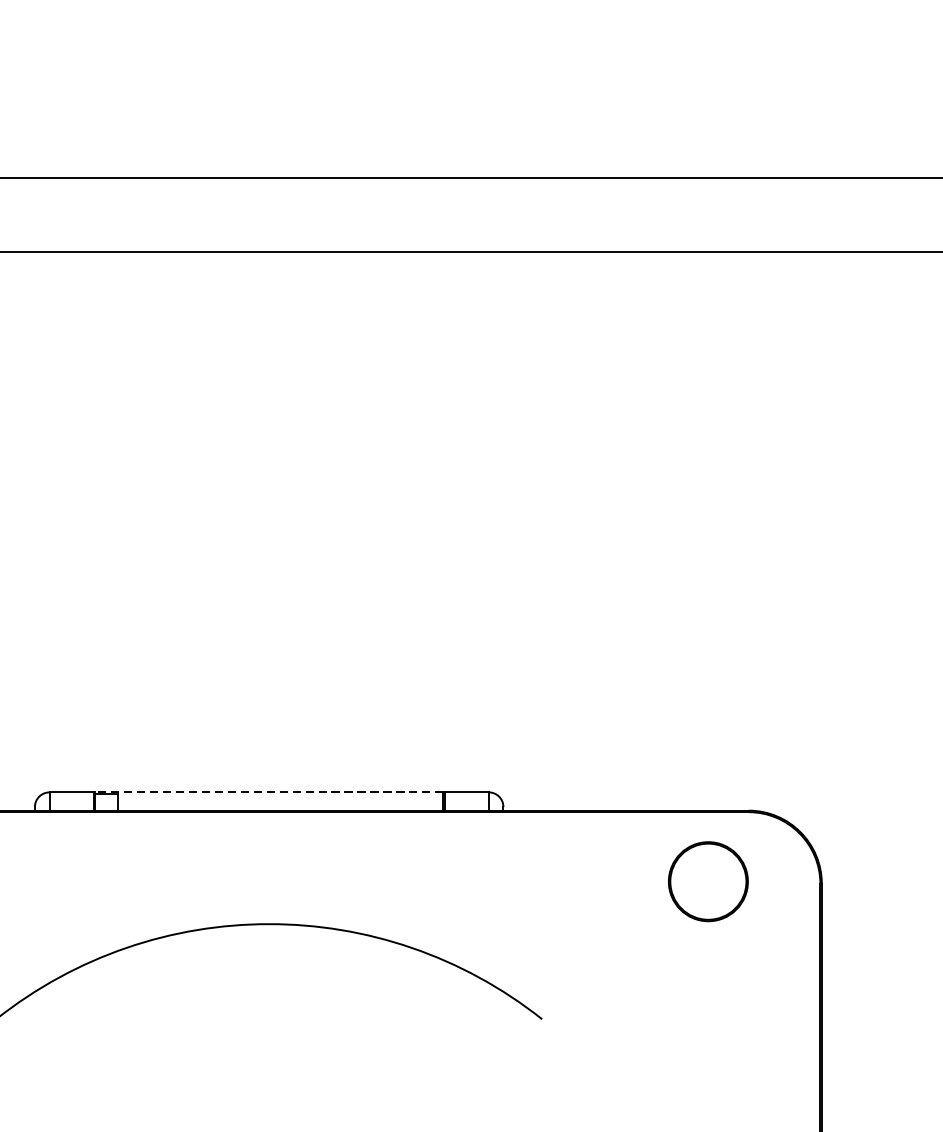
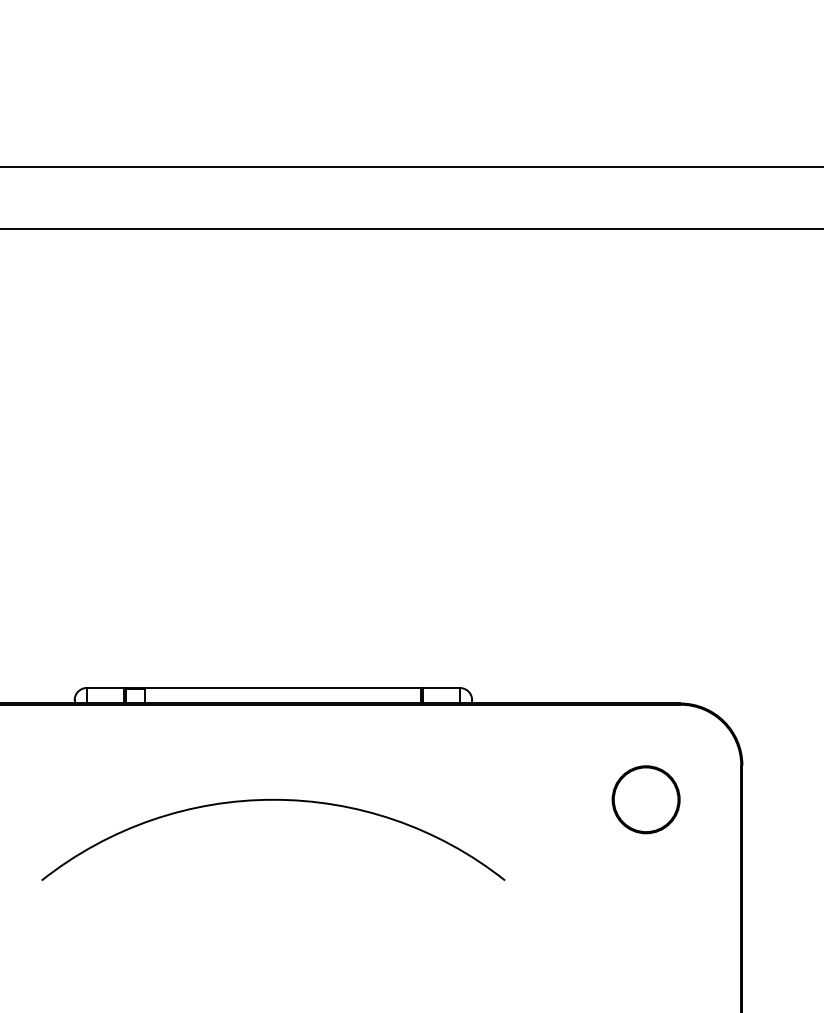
line: (269, 791) -> (273, 687), dashed -> solid
circle: (707, 881) -> (645, 799), moved

